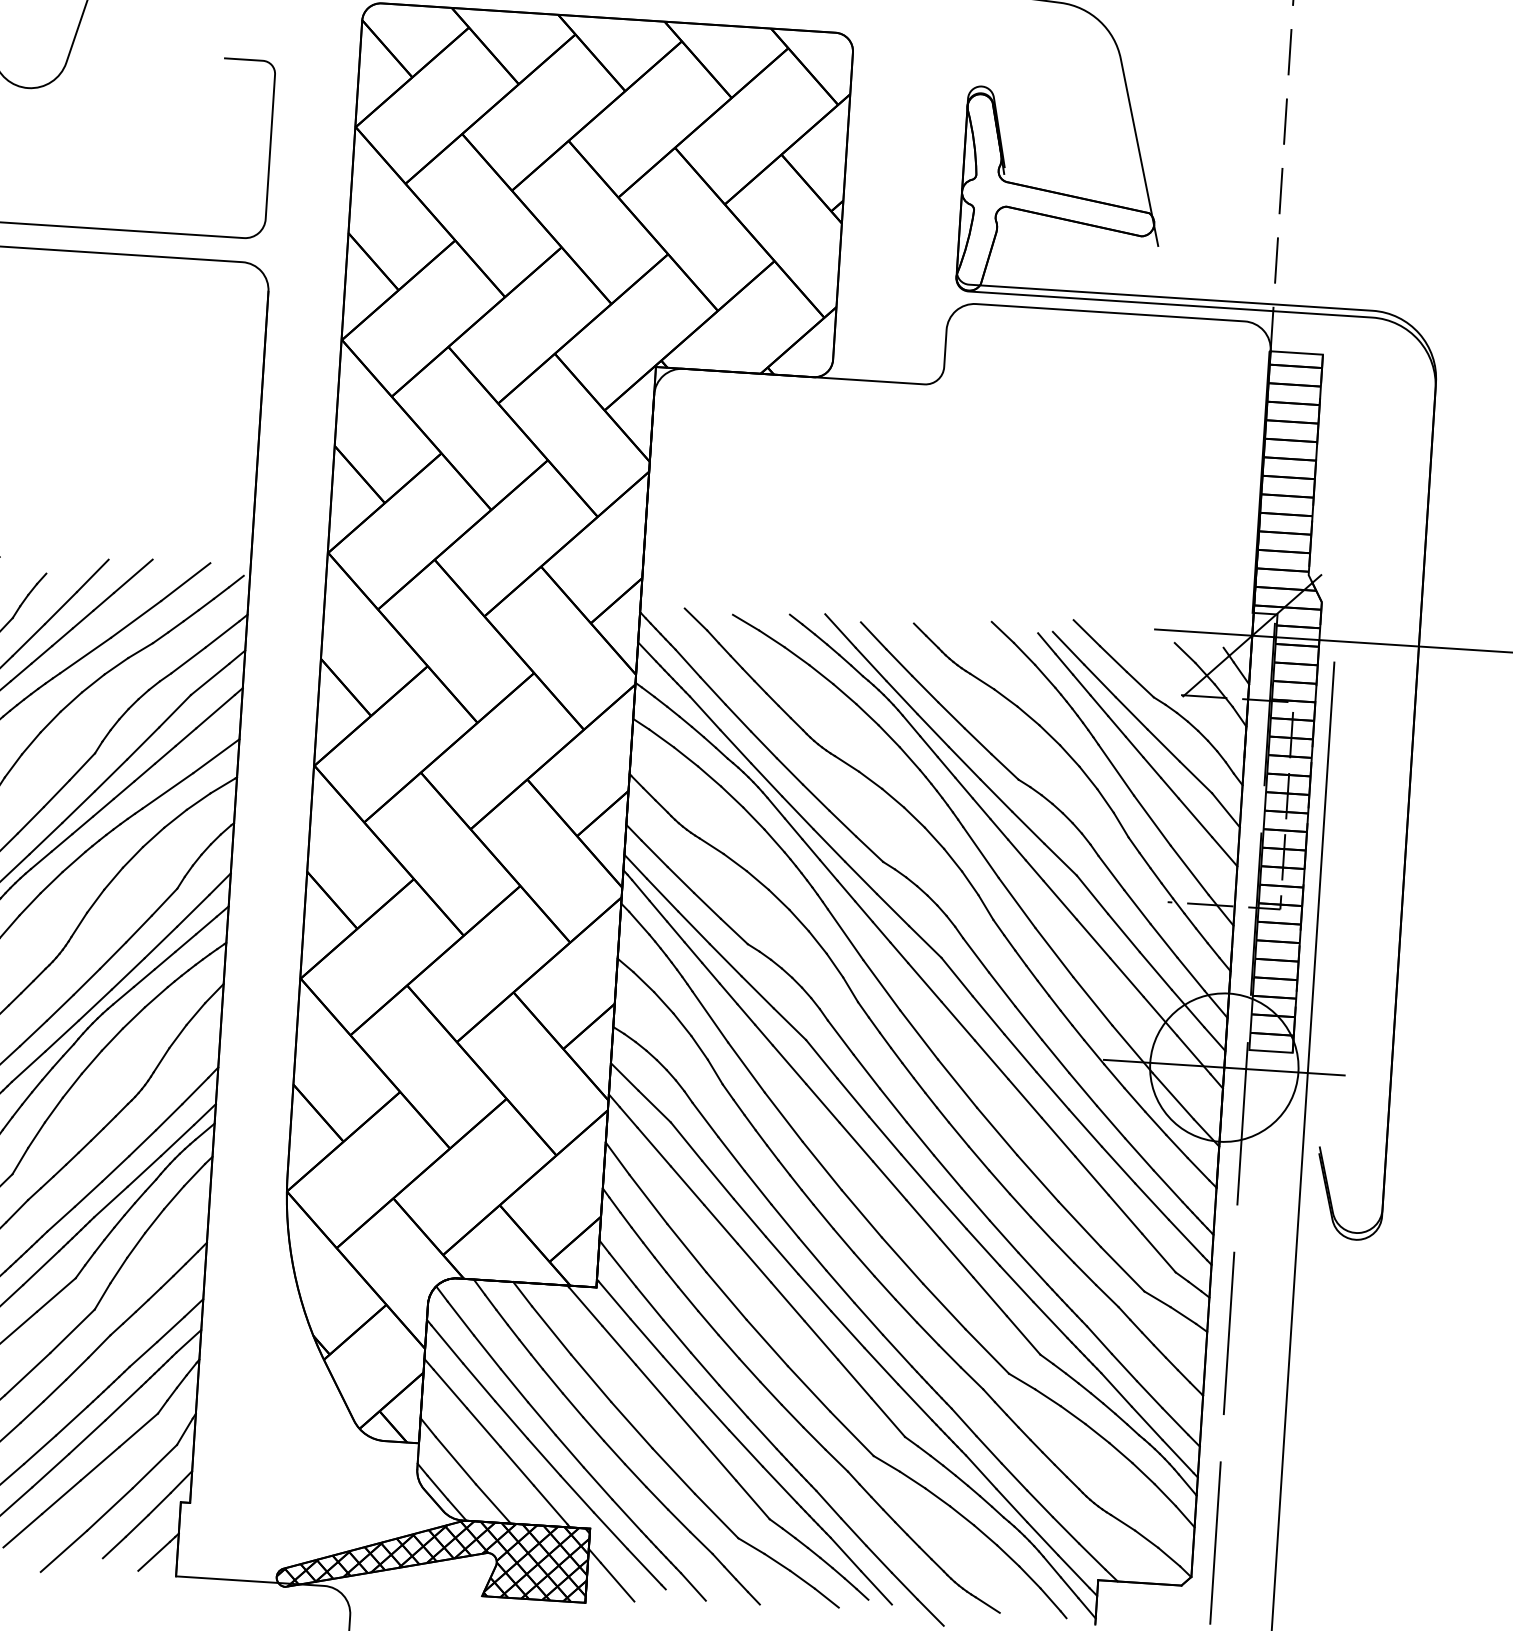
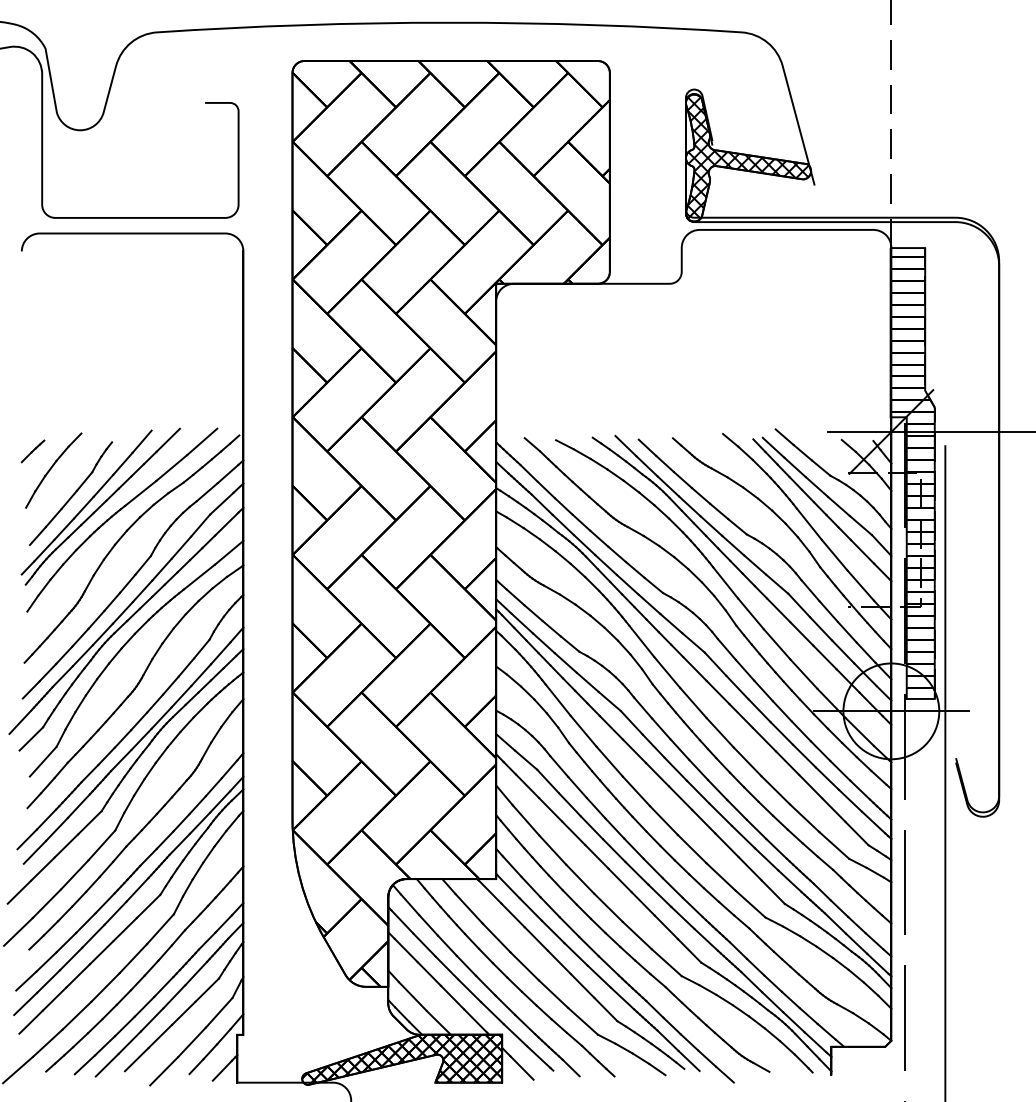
hatch: (1057, 196) -> (747, 157), added

